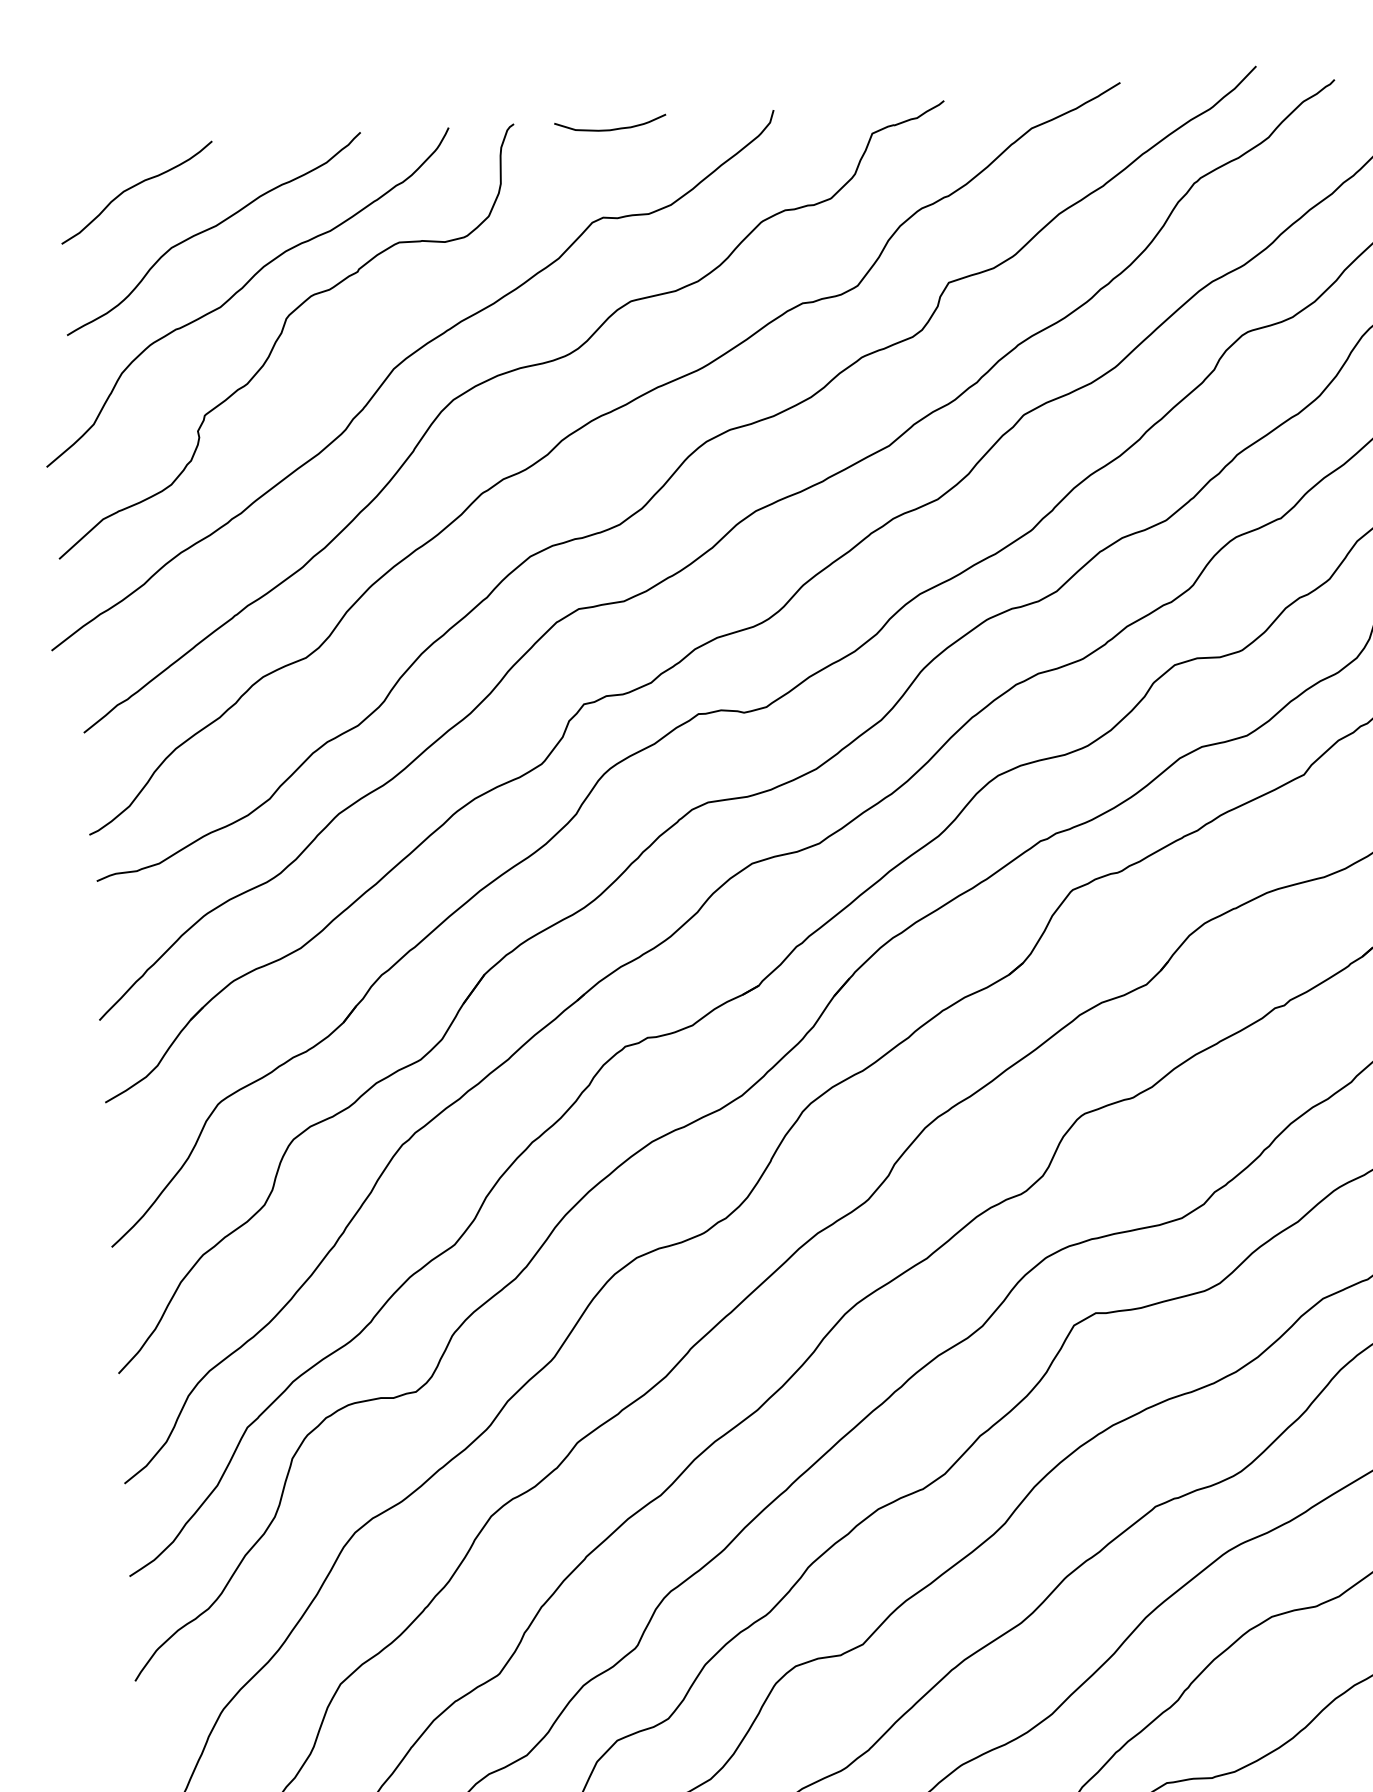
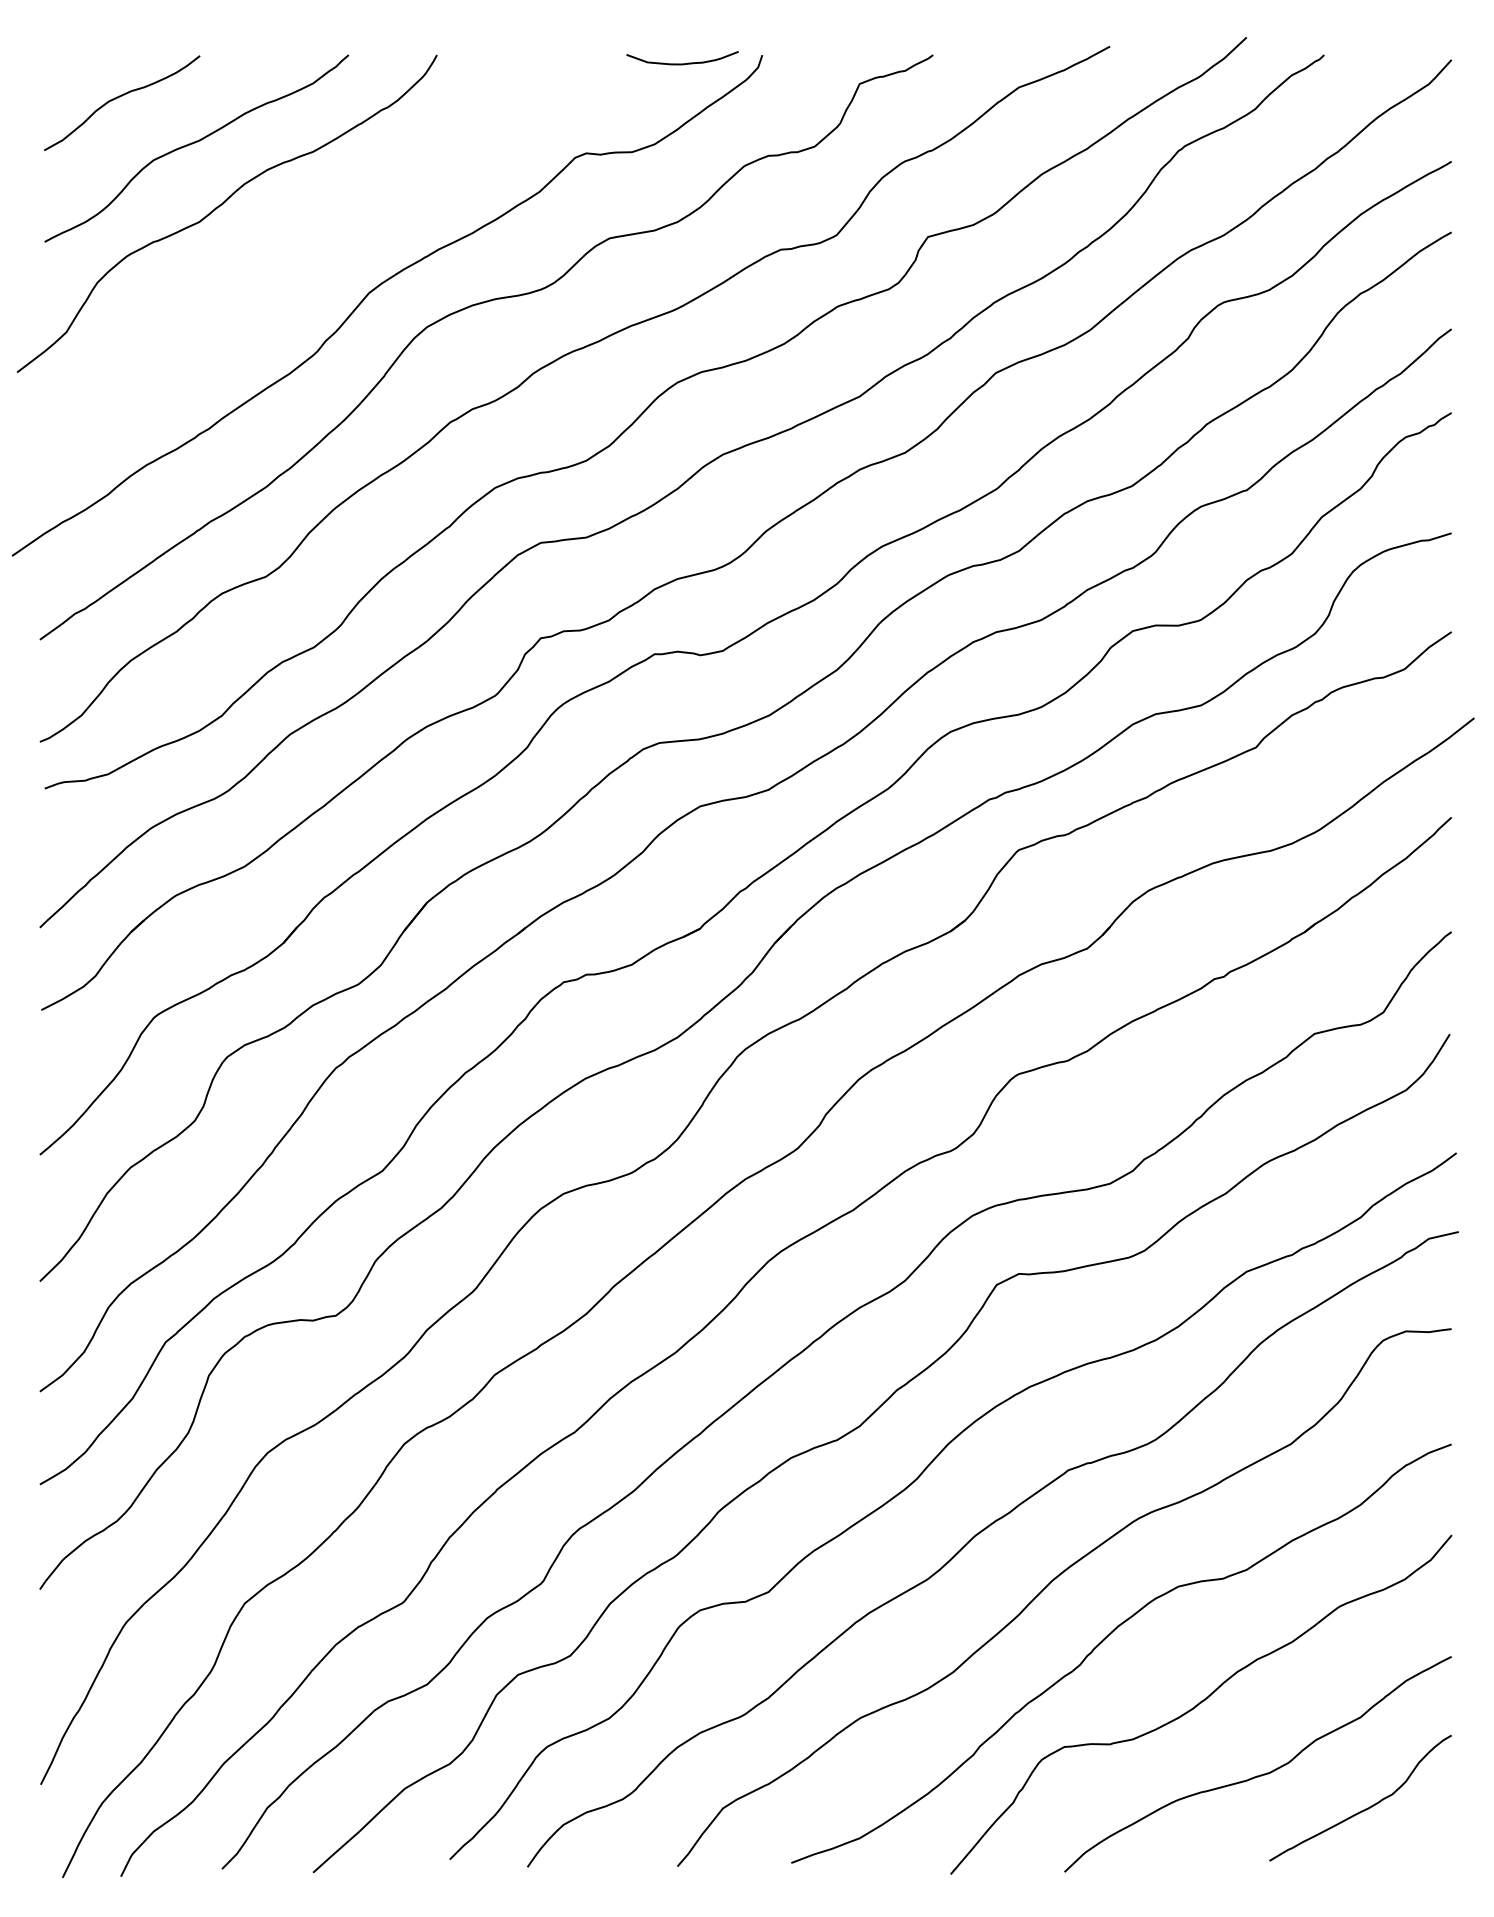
curve: (610, 129) -> (682, 63), moved
curve: (279, 338) -> (256, 256), removed

